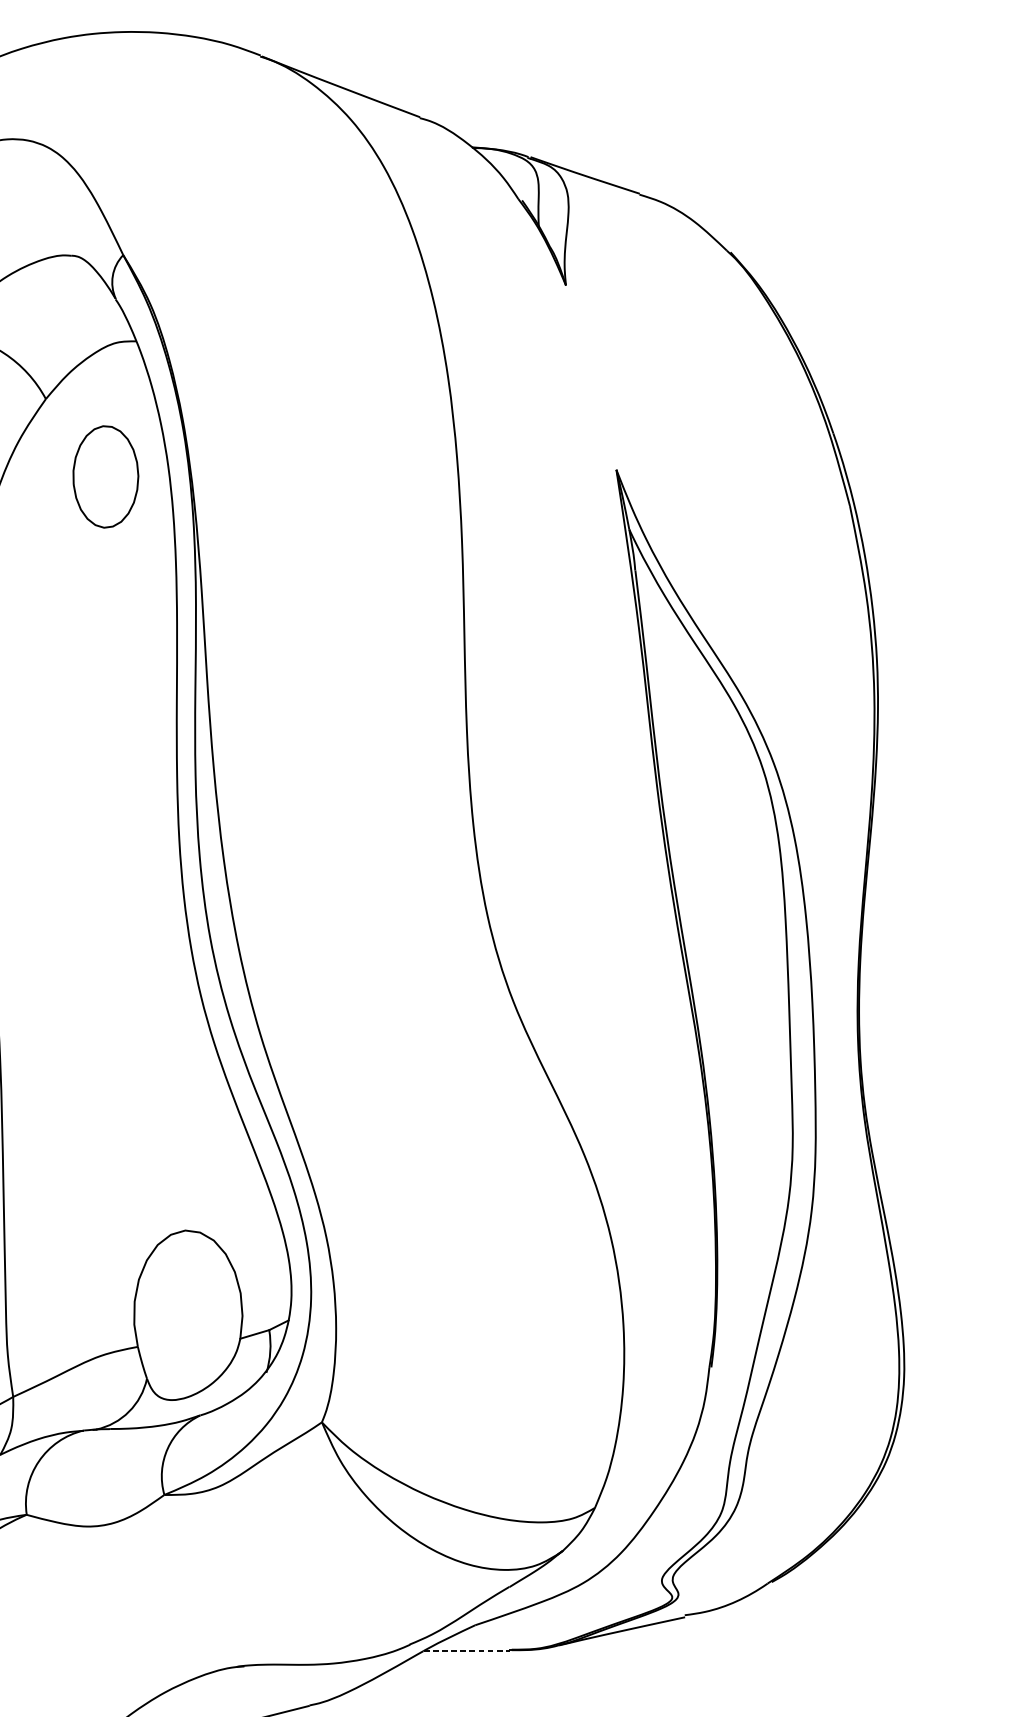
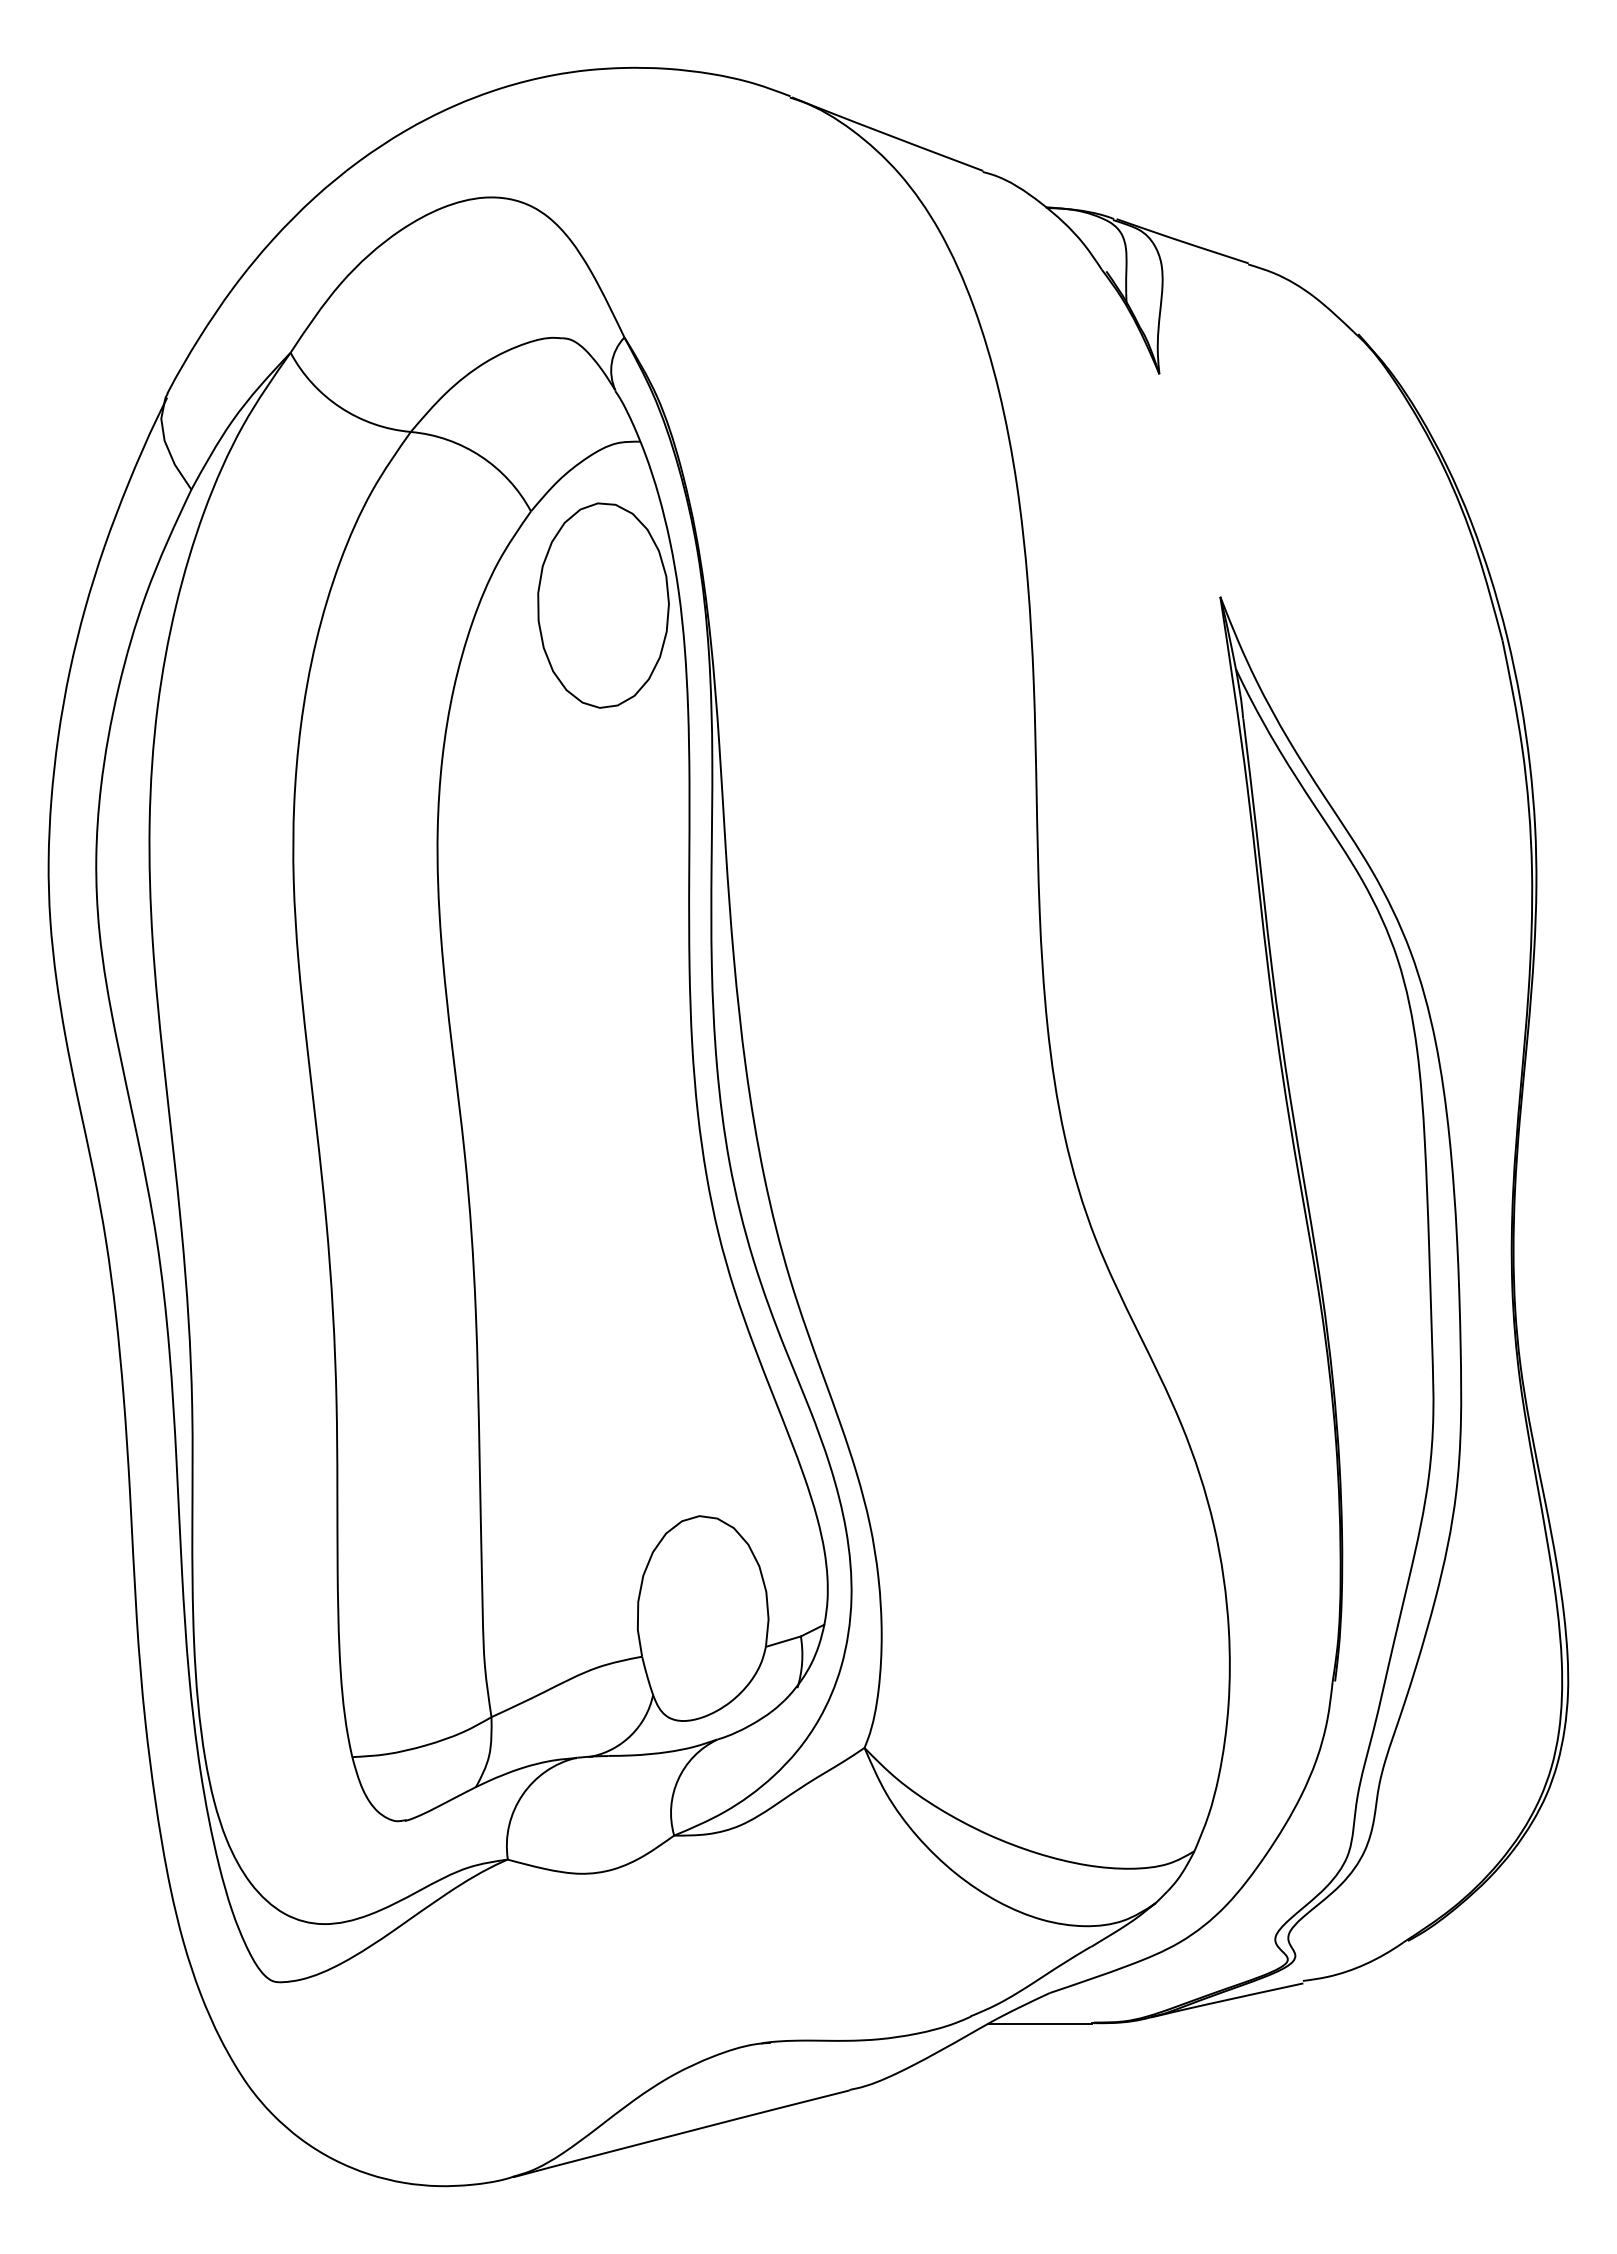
part: (105, 476) -> (603, 605), size x1.67
line: (466, 1650) -> (1039, 2023), dashed -> solid

